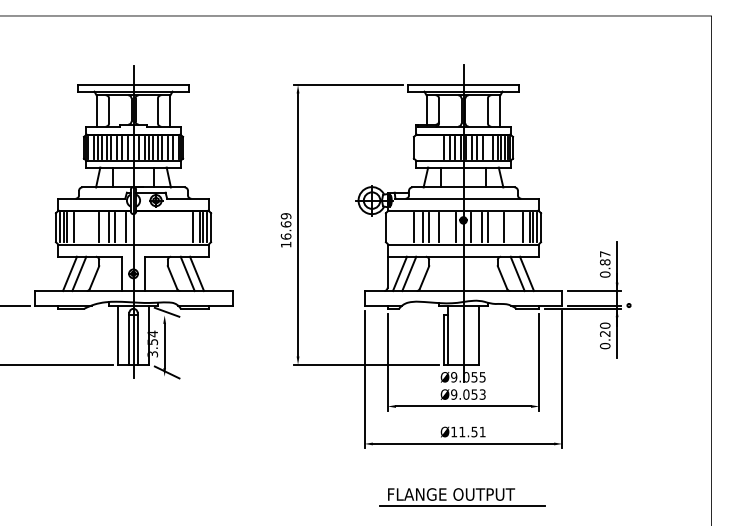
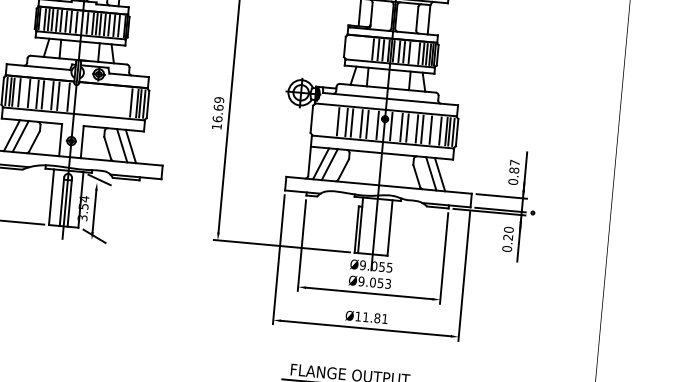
line: (84, 227) -> (29, 93), added
line: (93, 227) -> (37, 94), added
line: (445, 227) -> (367, 124), added
line: (498, 227) -> (417, 128), added
line: (512, 227) -> (430, 129), added
text: (474, 431) -> (377, 317), 11.51 -> 11.81

